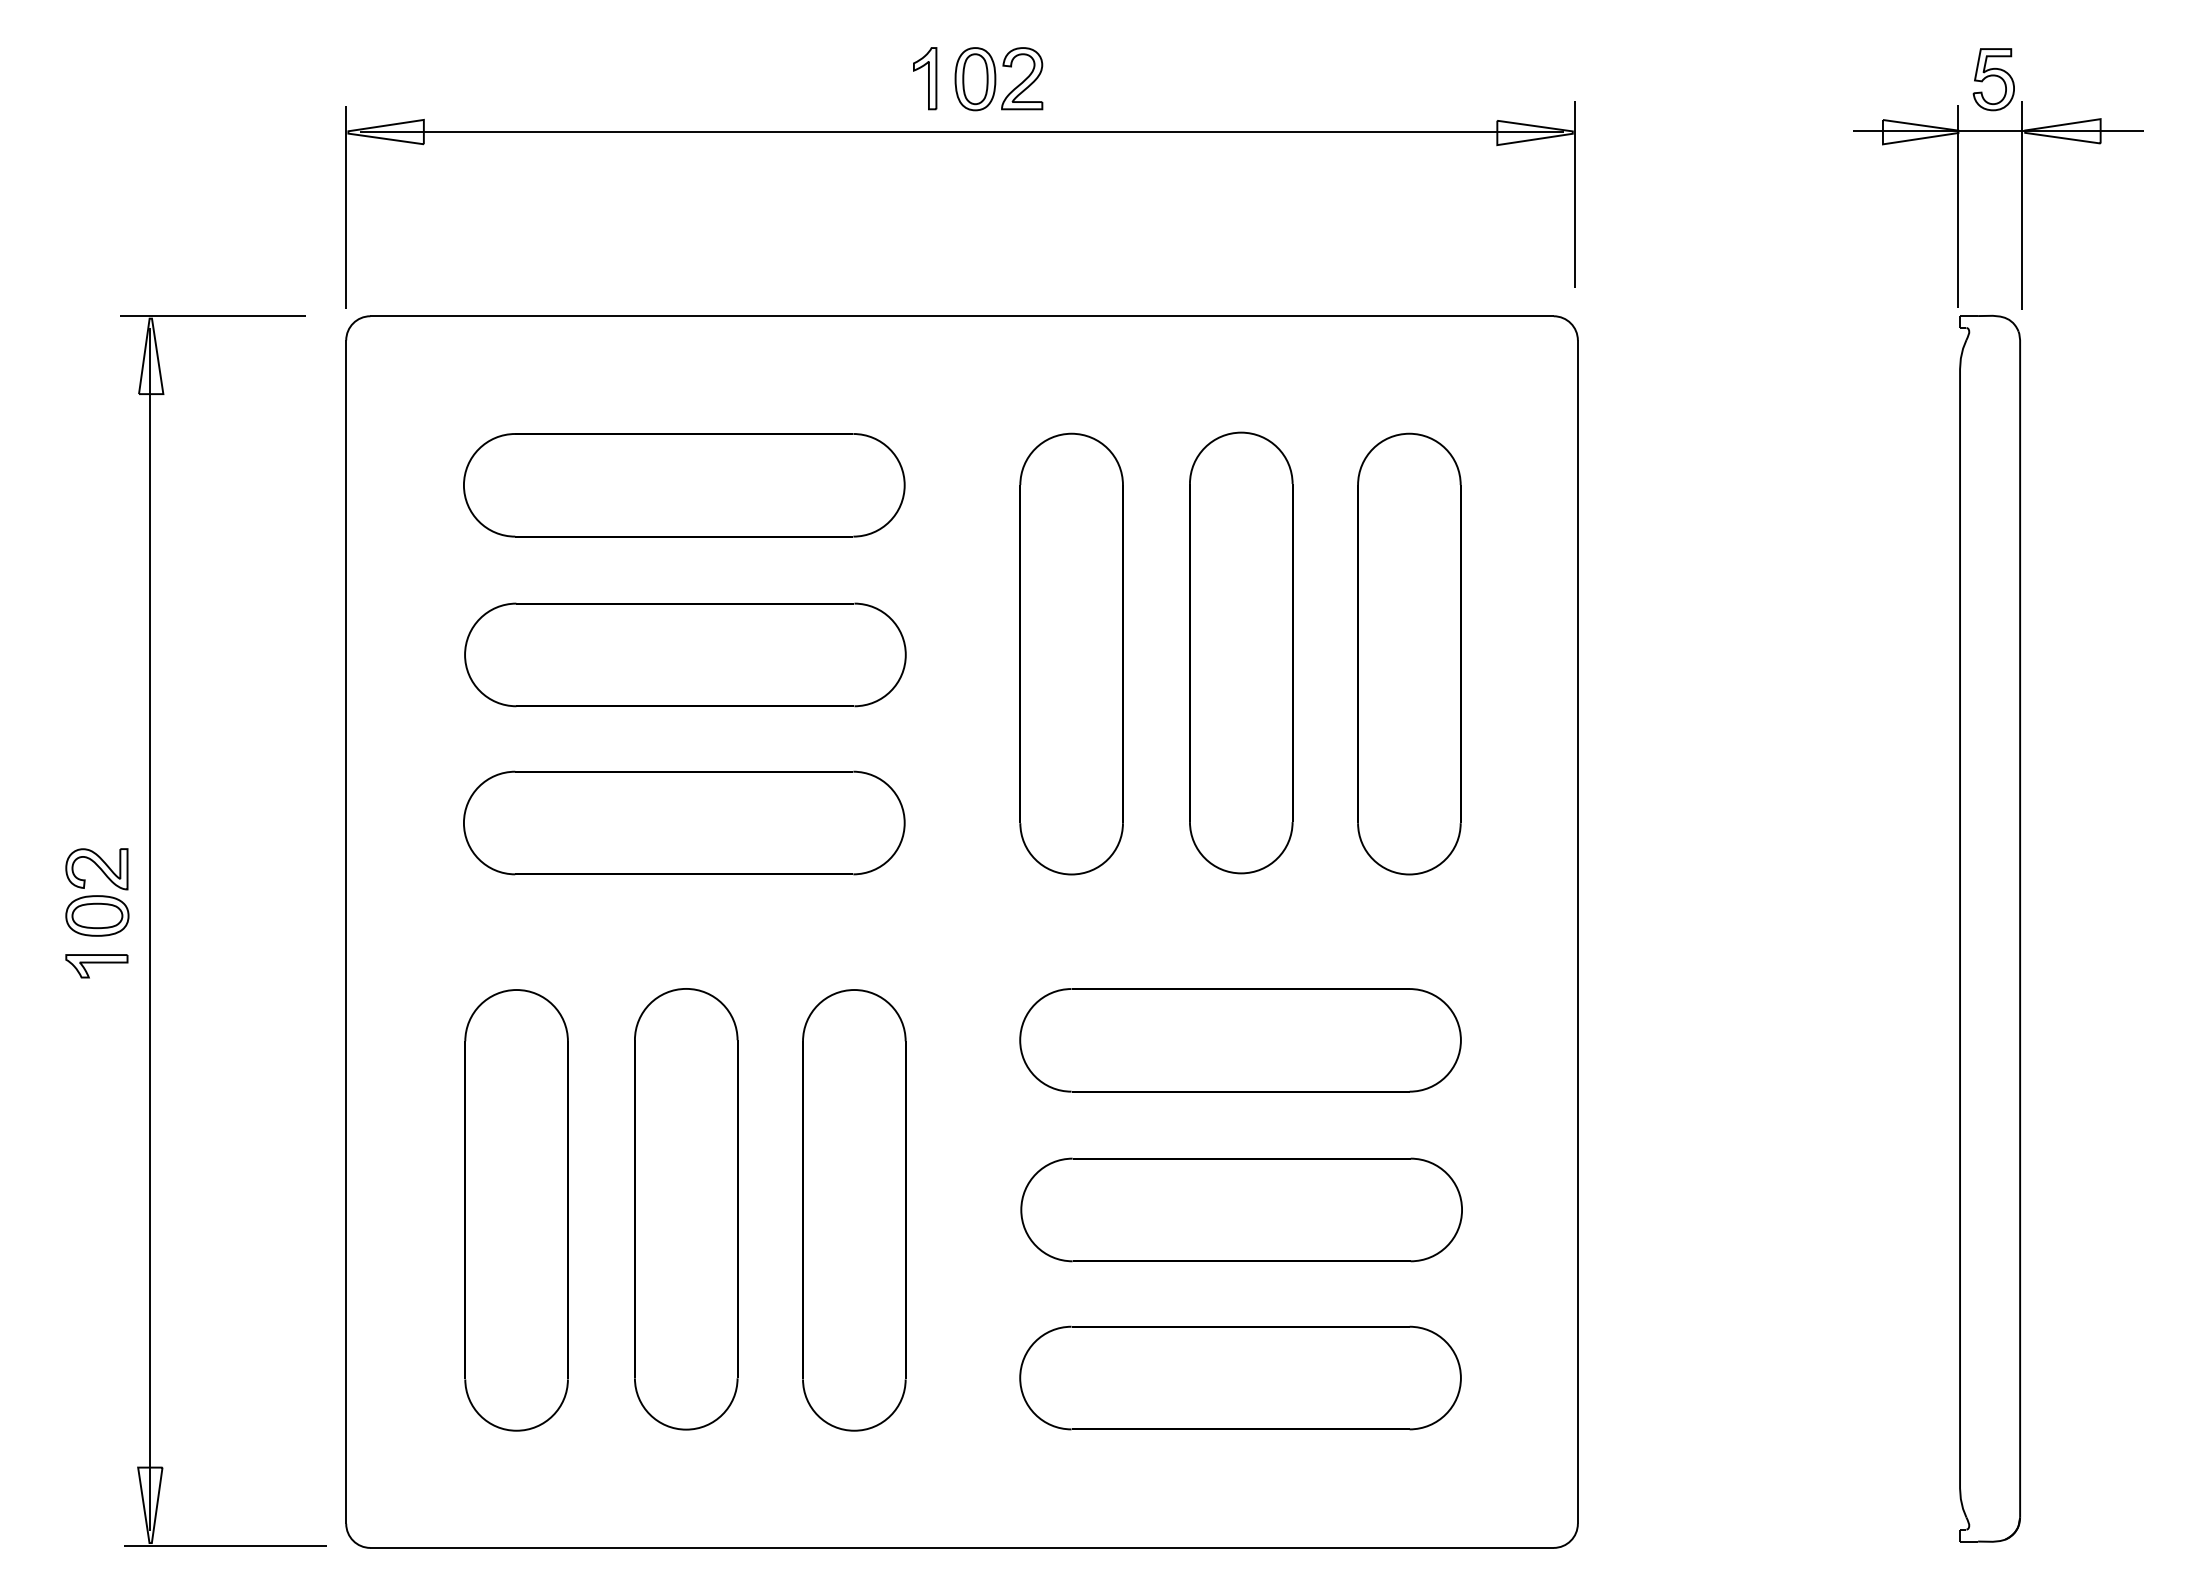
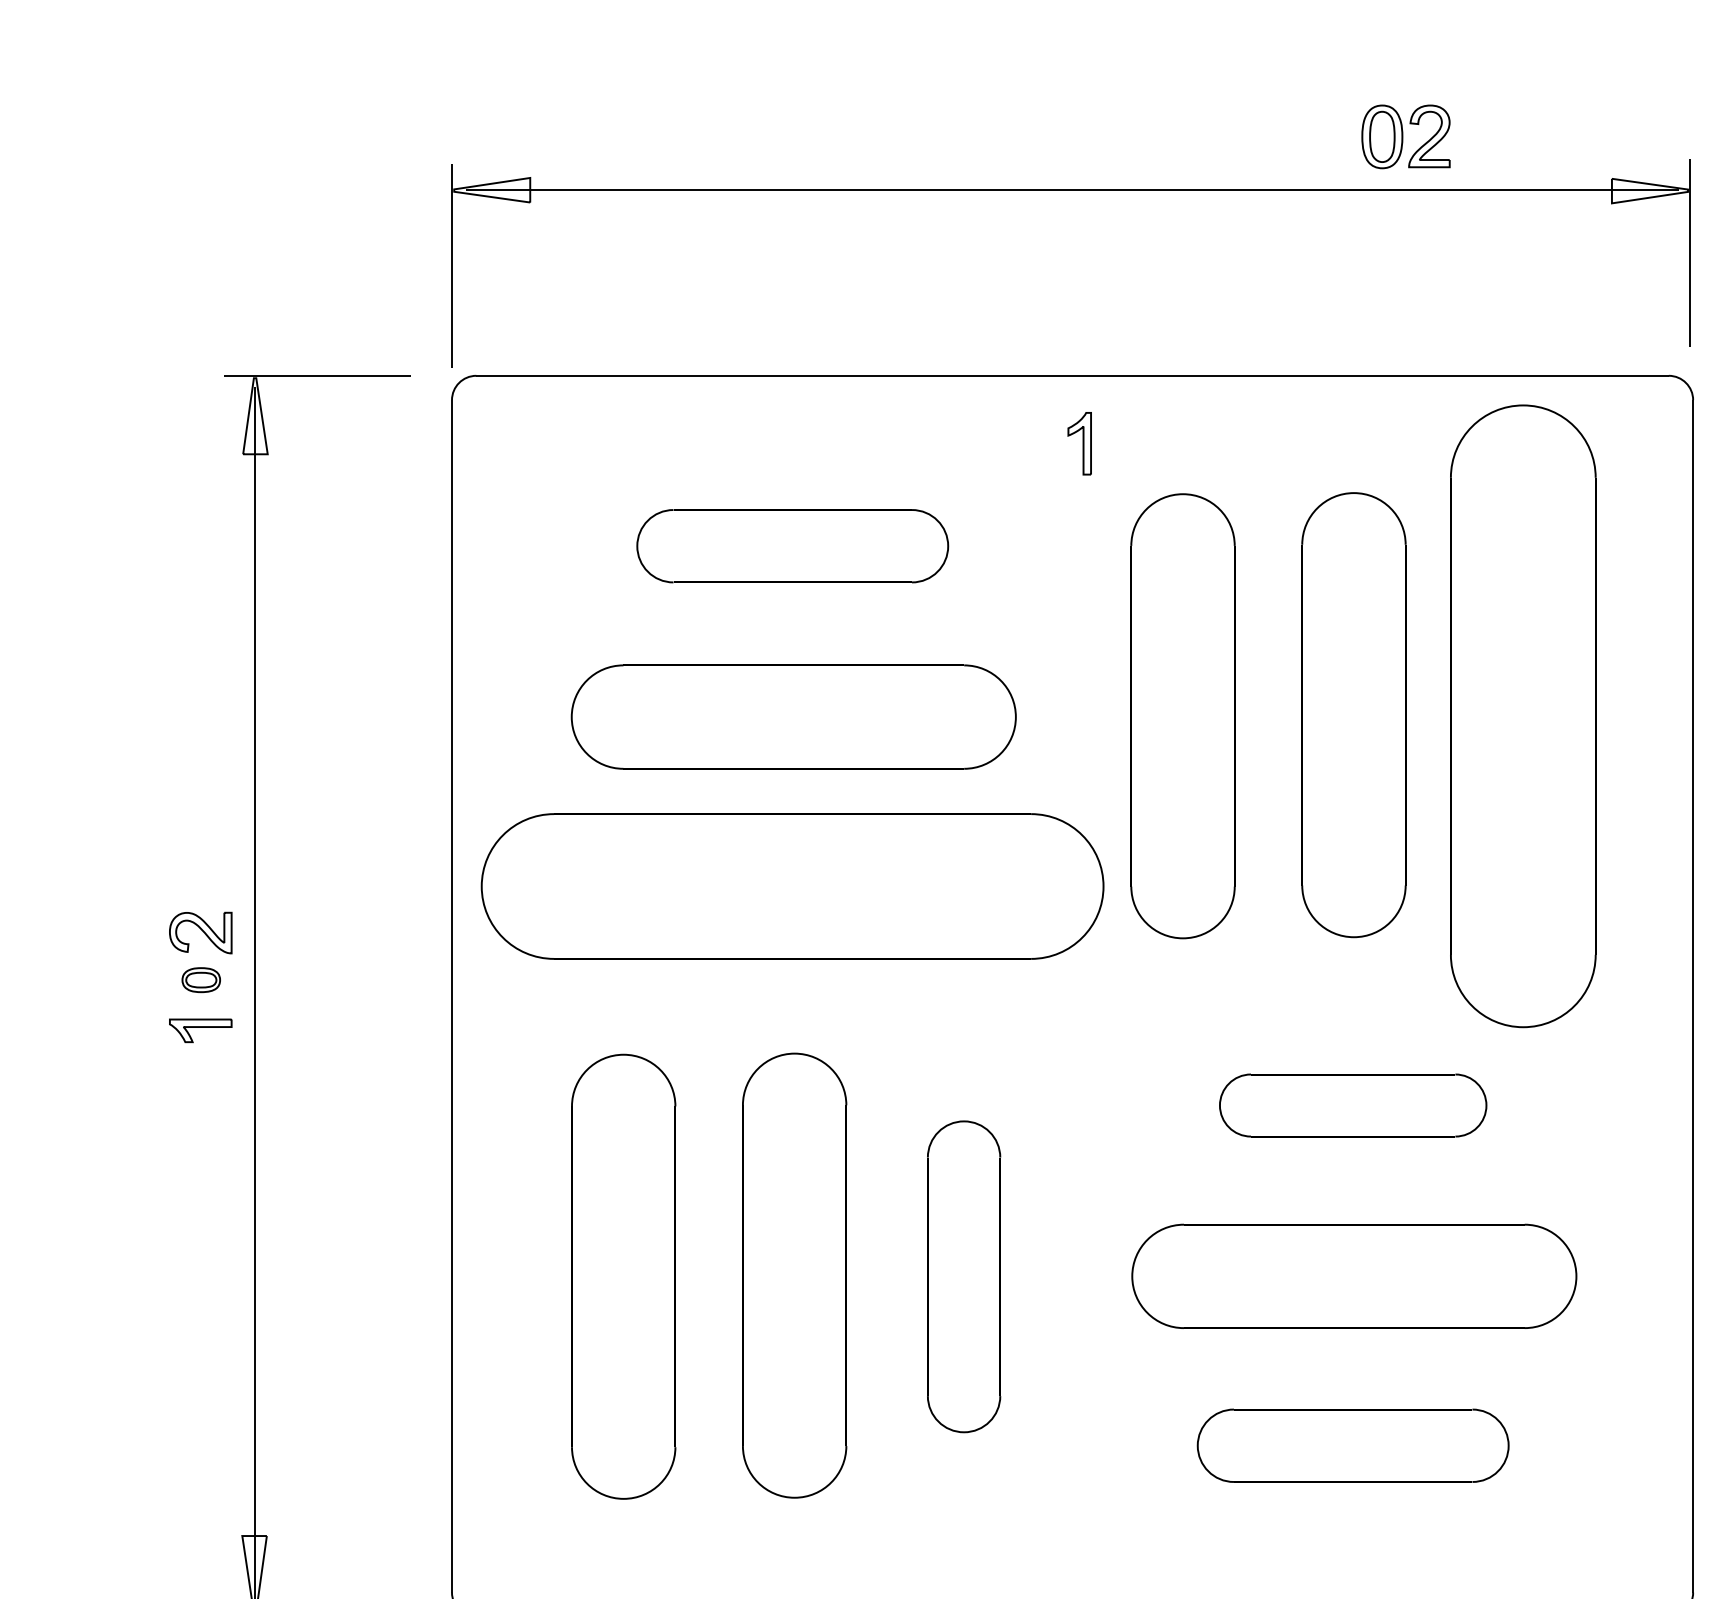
part: (925, 78) -> (1080, 443), moved
part: (998, 79) -> (1405, 137), moved
part: (684, 485) -> (792, 546), size x0.7
part: (1409, 653) -> (1523, 715), size x1.4
part: (684, 822) -> (792, 885), size x1.4
part: (97, 915) -> (201, 979), size x0.6
part: (1240, 1040) -> (1353, 1105), size x0.6
part: (854, 1210) -> (964, 1276), size x0.7
part: (1240, 1377) -> (1353, 1445), size x0.7

